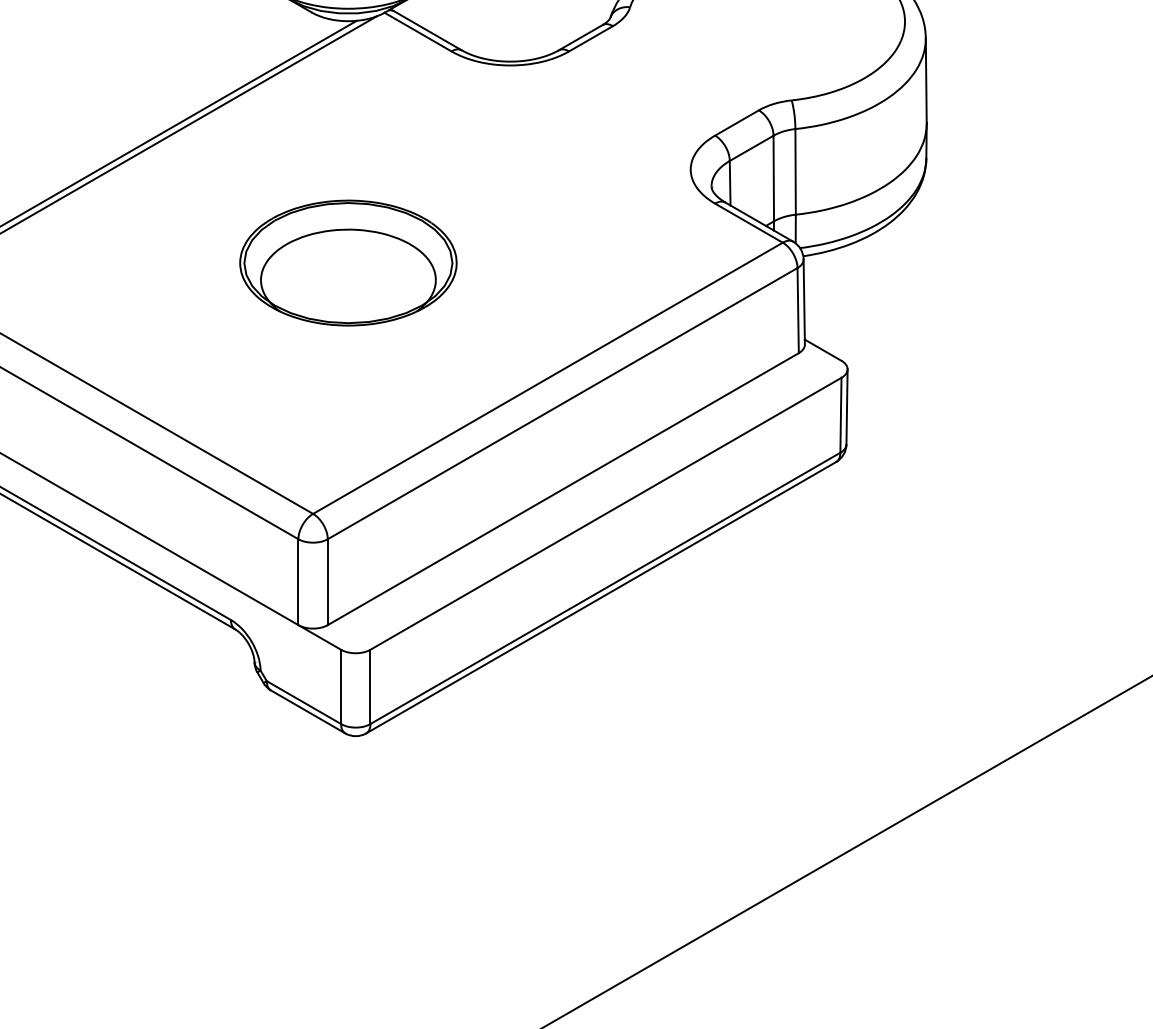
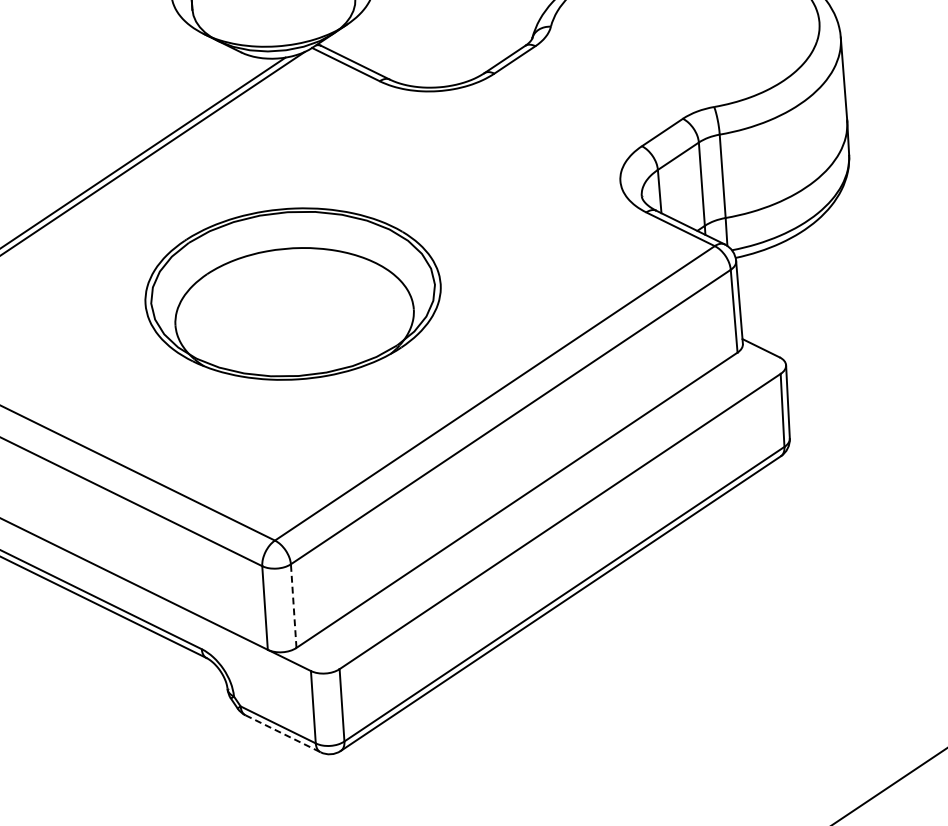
part: (348, 262) -> (293, 293), size x1.4
line: (327, 582) -> (293, 606), solid -> dashed
line: (308, 711) -> (283, 733), solid -> dashed

